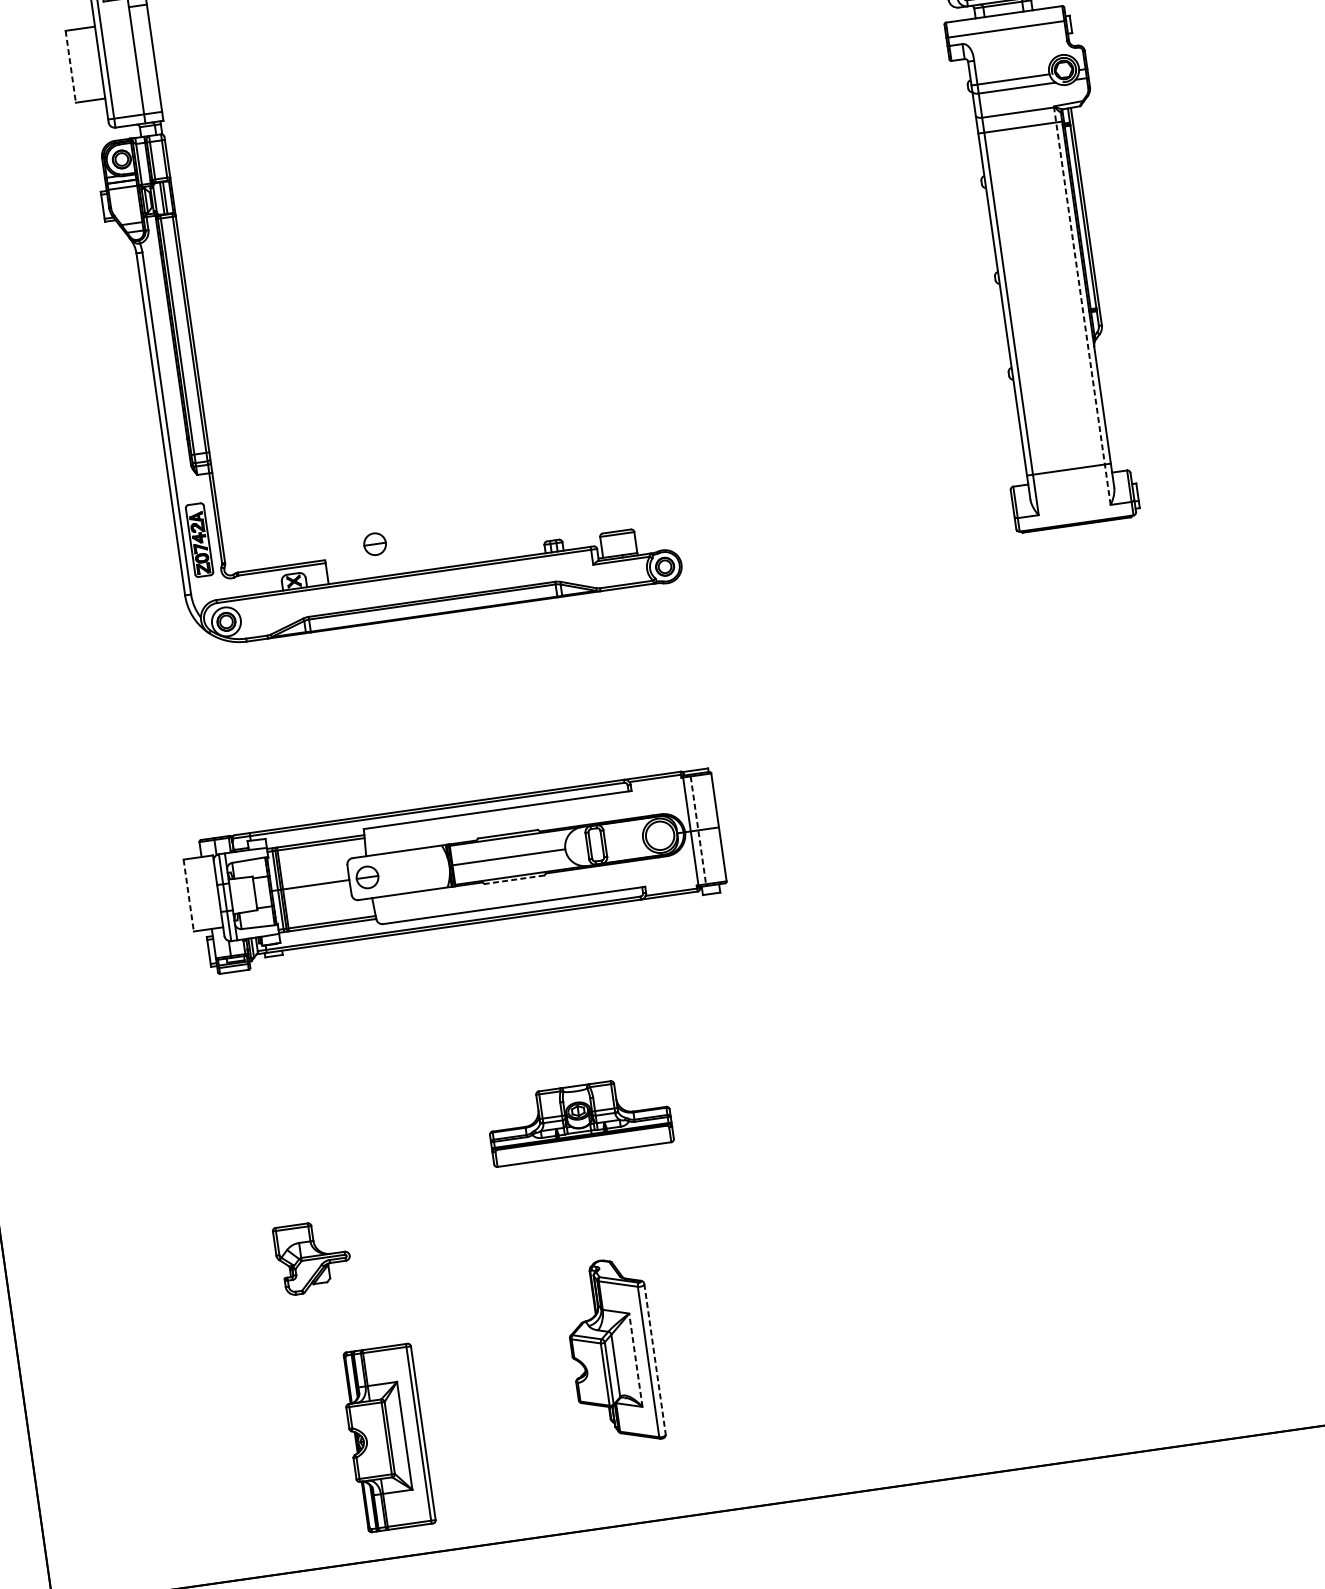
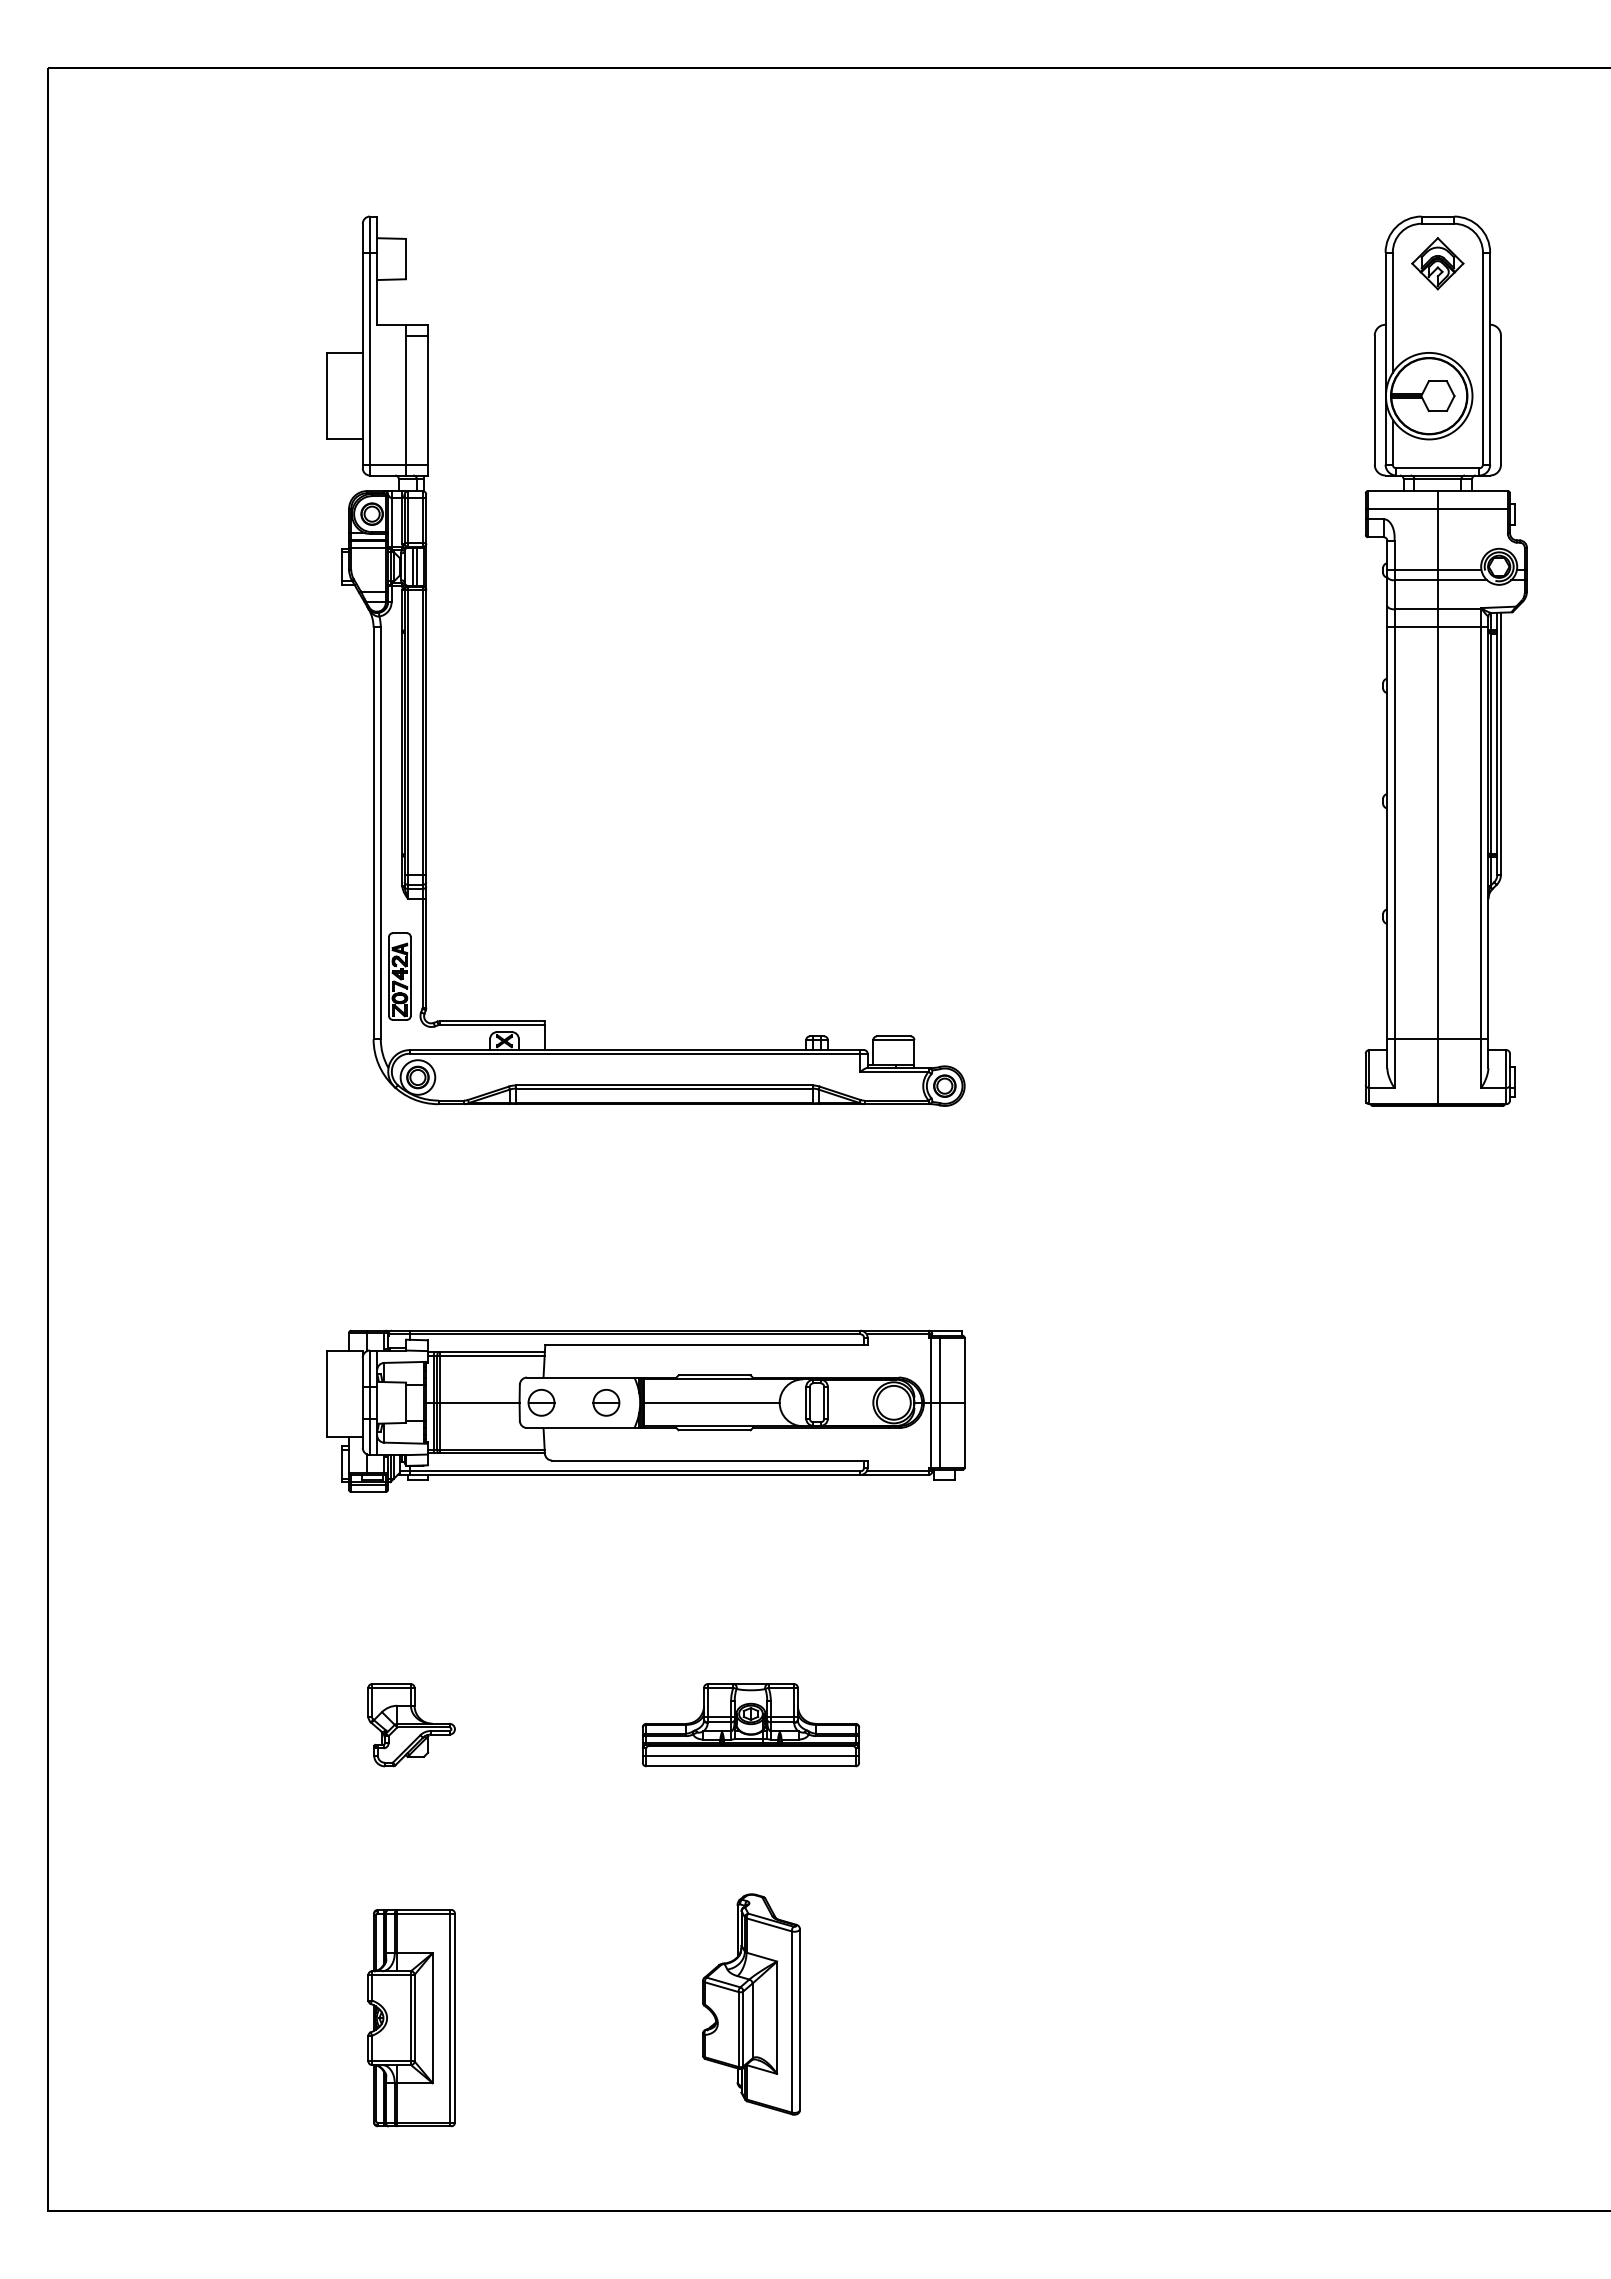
line: (70, 67) -> (327, 396), dashed -> solid
line: (1040, 269) -> (1437, 798), added
line: (1082, 306) -> (1481, 848), dashed -> solid
part: (375, 543) -> (606, 1402), moved
line: (698, 830) -> (939, 1402), dashed -> solid
line: (514, 879) -> (714, 1430), dashed -> solid
line: (188, 895) -> (327, 1394), dashed -> solid
line: (582, 1145) -> (750, 1755), added
part: (313, 1257) -> (411, 1725), moved
line: (636, 1359) -> (777, 2017), dashed -> solid
line: (654, 1359) -> (799, 2019), dashed -> solid
part: (387, 1438) -> (411, 2018), moved

